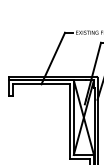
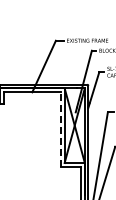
line: (69, 121) -> (60, 129), solid -> dashed

